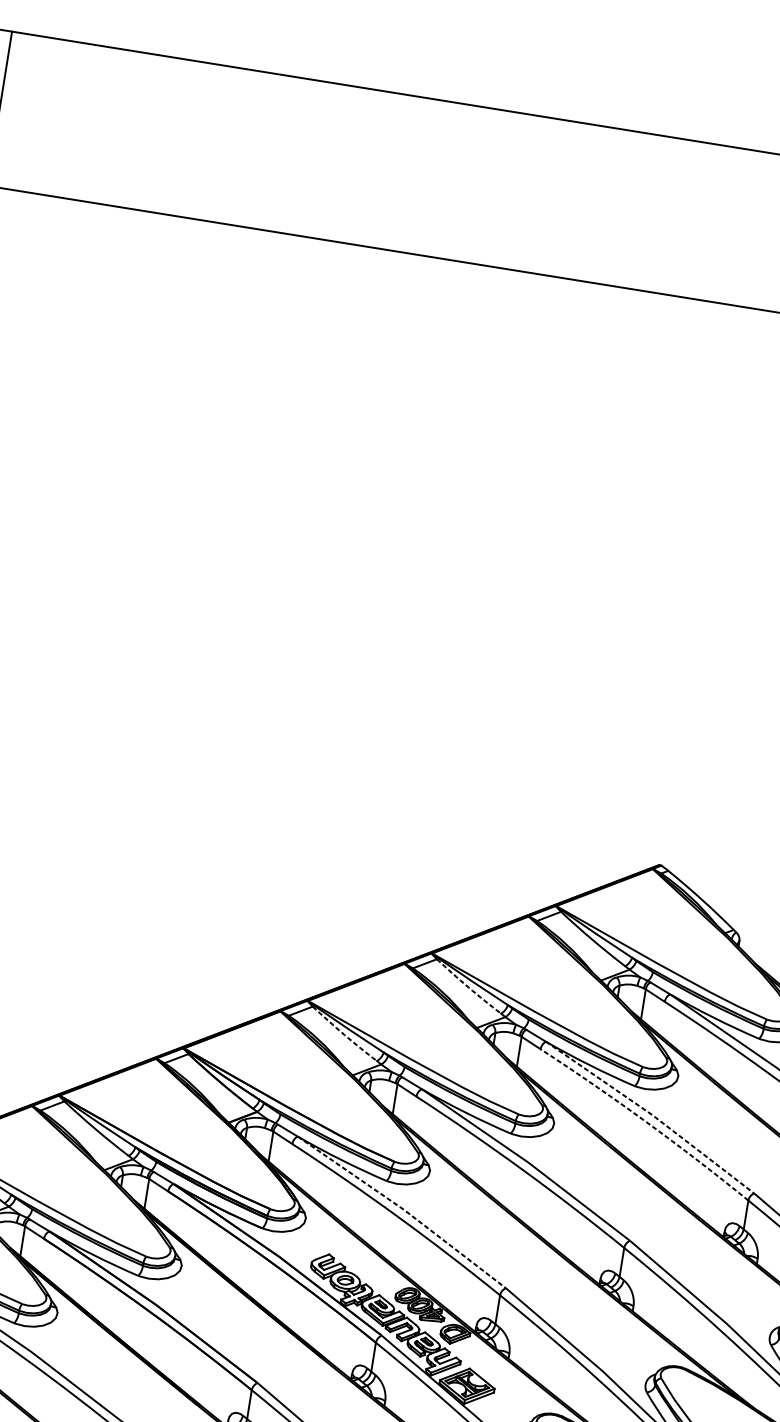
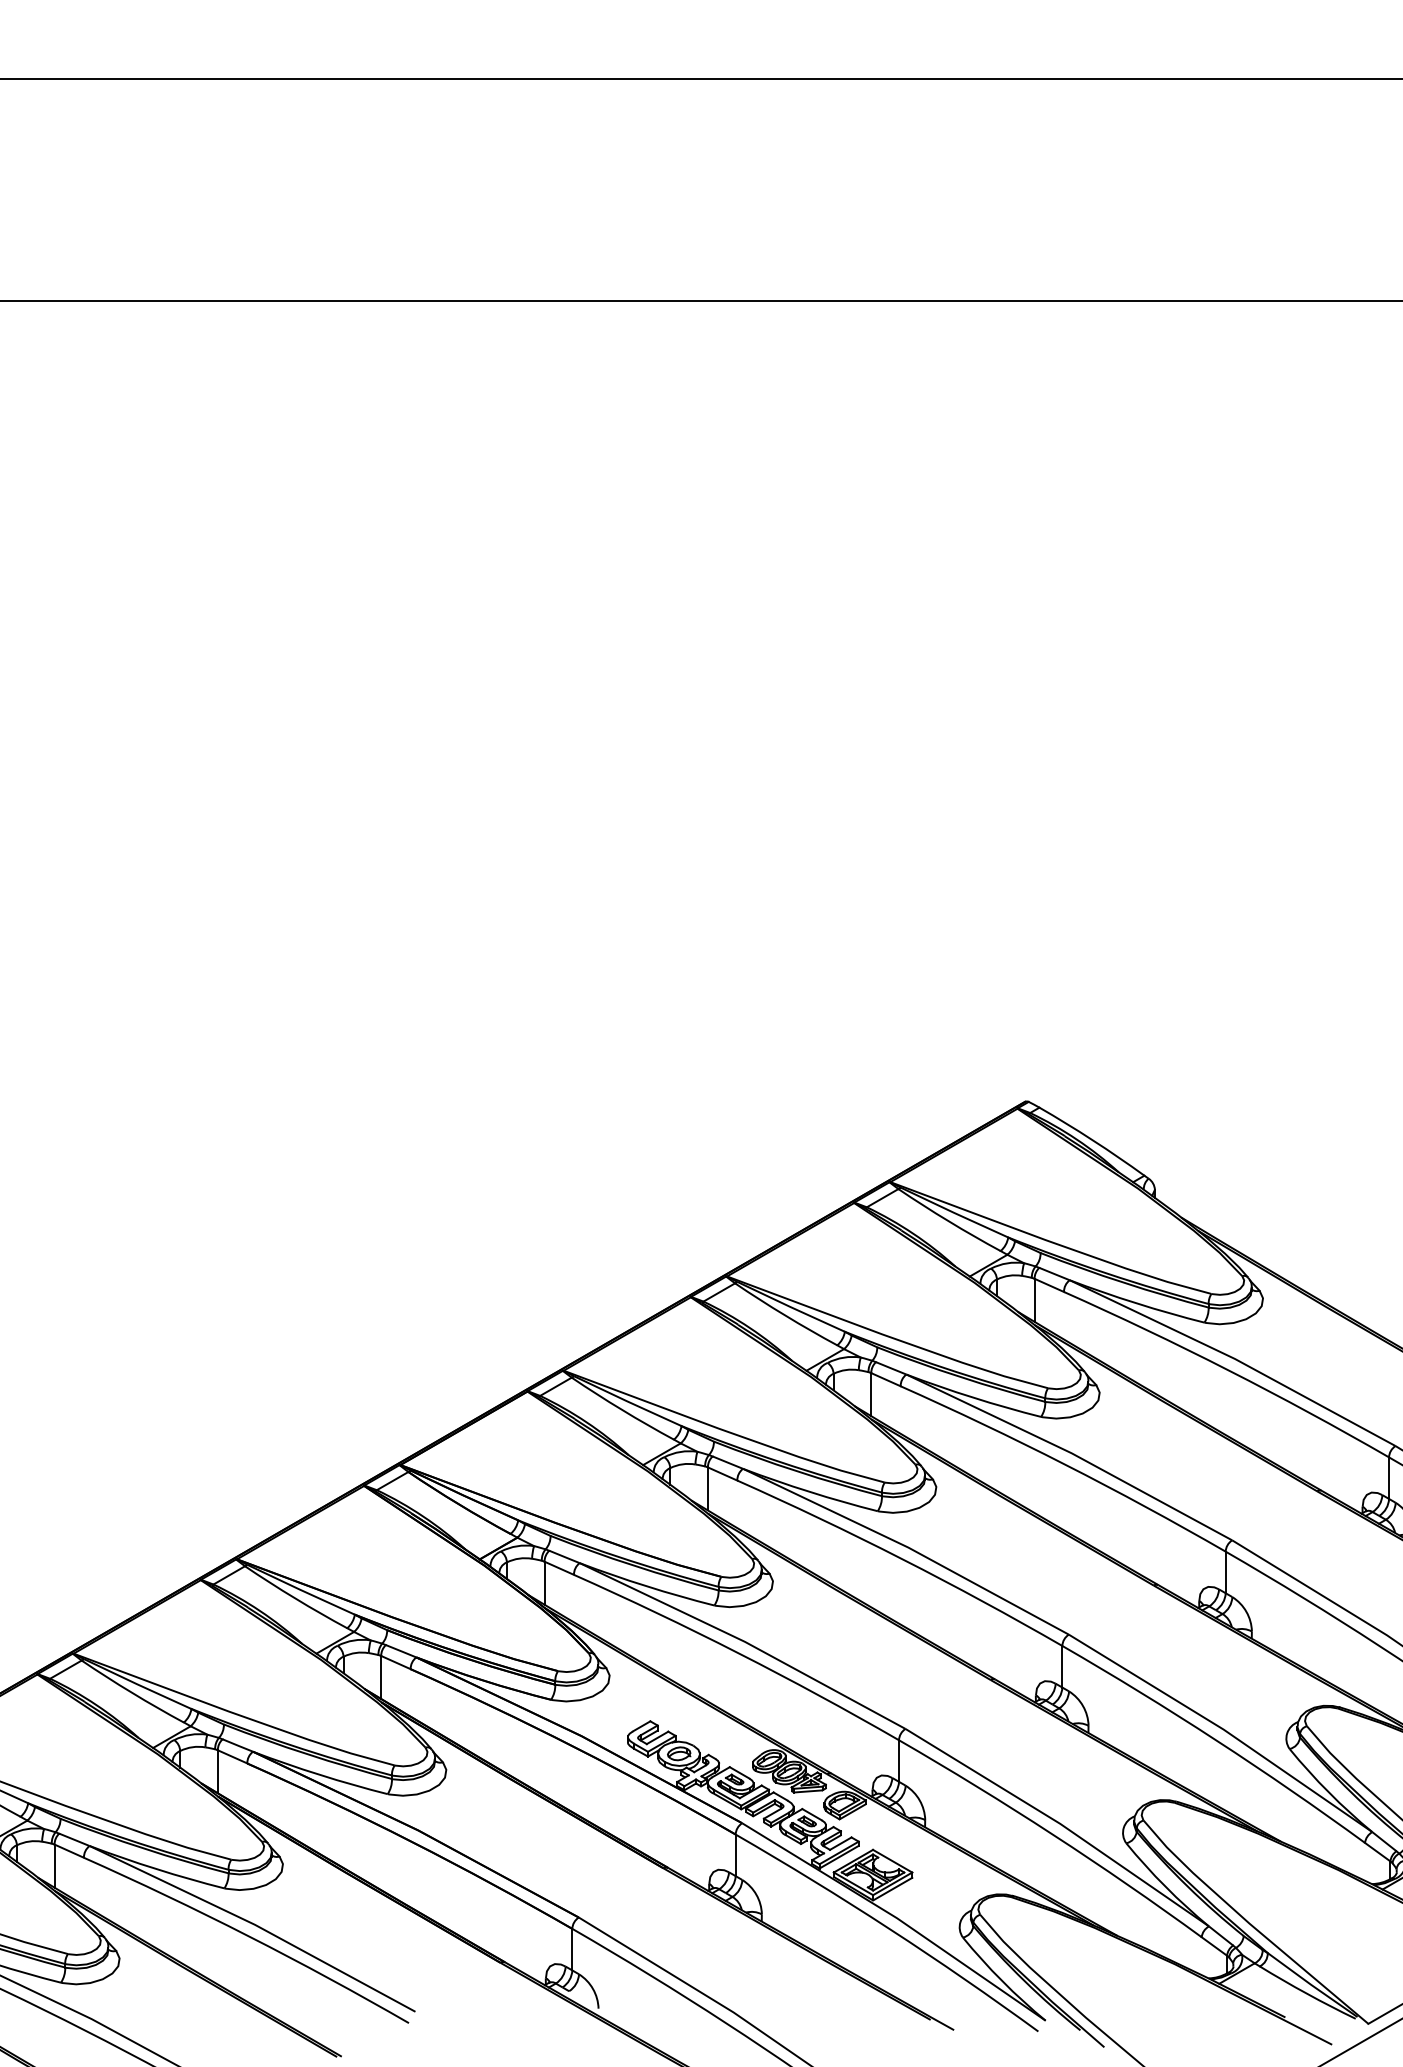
arc: (468, 987) -> (785, 1315), dashed -> solid
arc: (344, 1034) -> (622, 1409), dashed -> solid
line: (652, 1115) -> (1071, 1453), dashed -> solid
arc: (646, 1122) -> (1065, 1464), dashed -> solid
line: (404, 1209) -> (745, 1641), dashed -> solid

